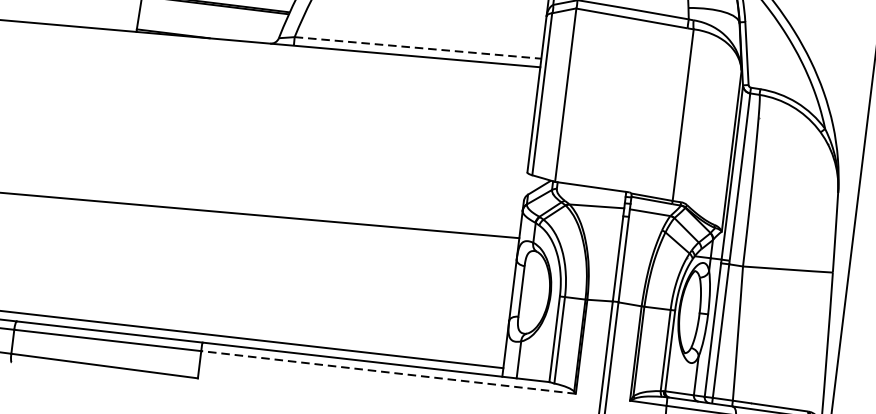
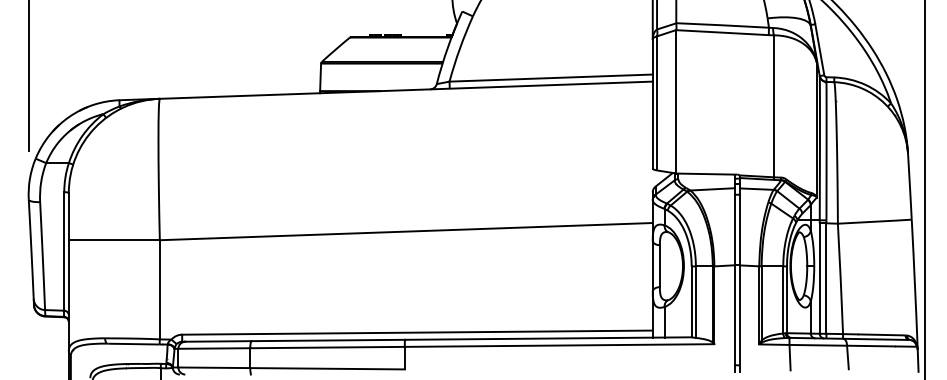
line: (418, 48) -> (551, 78), dashed -> solid
line: (388, 372) -> (559, 345), dashed -> solid

